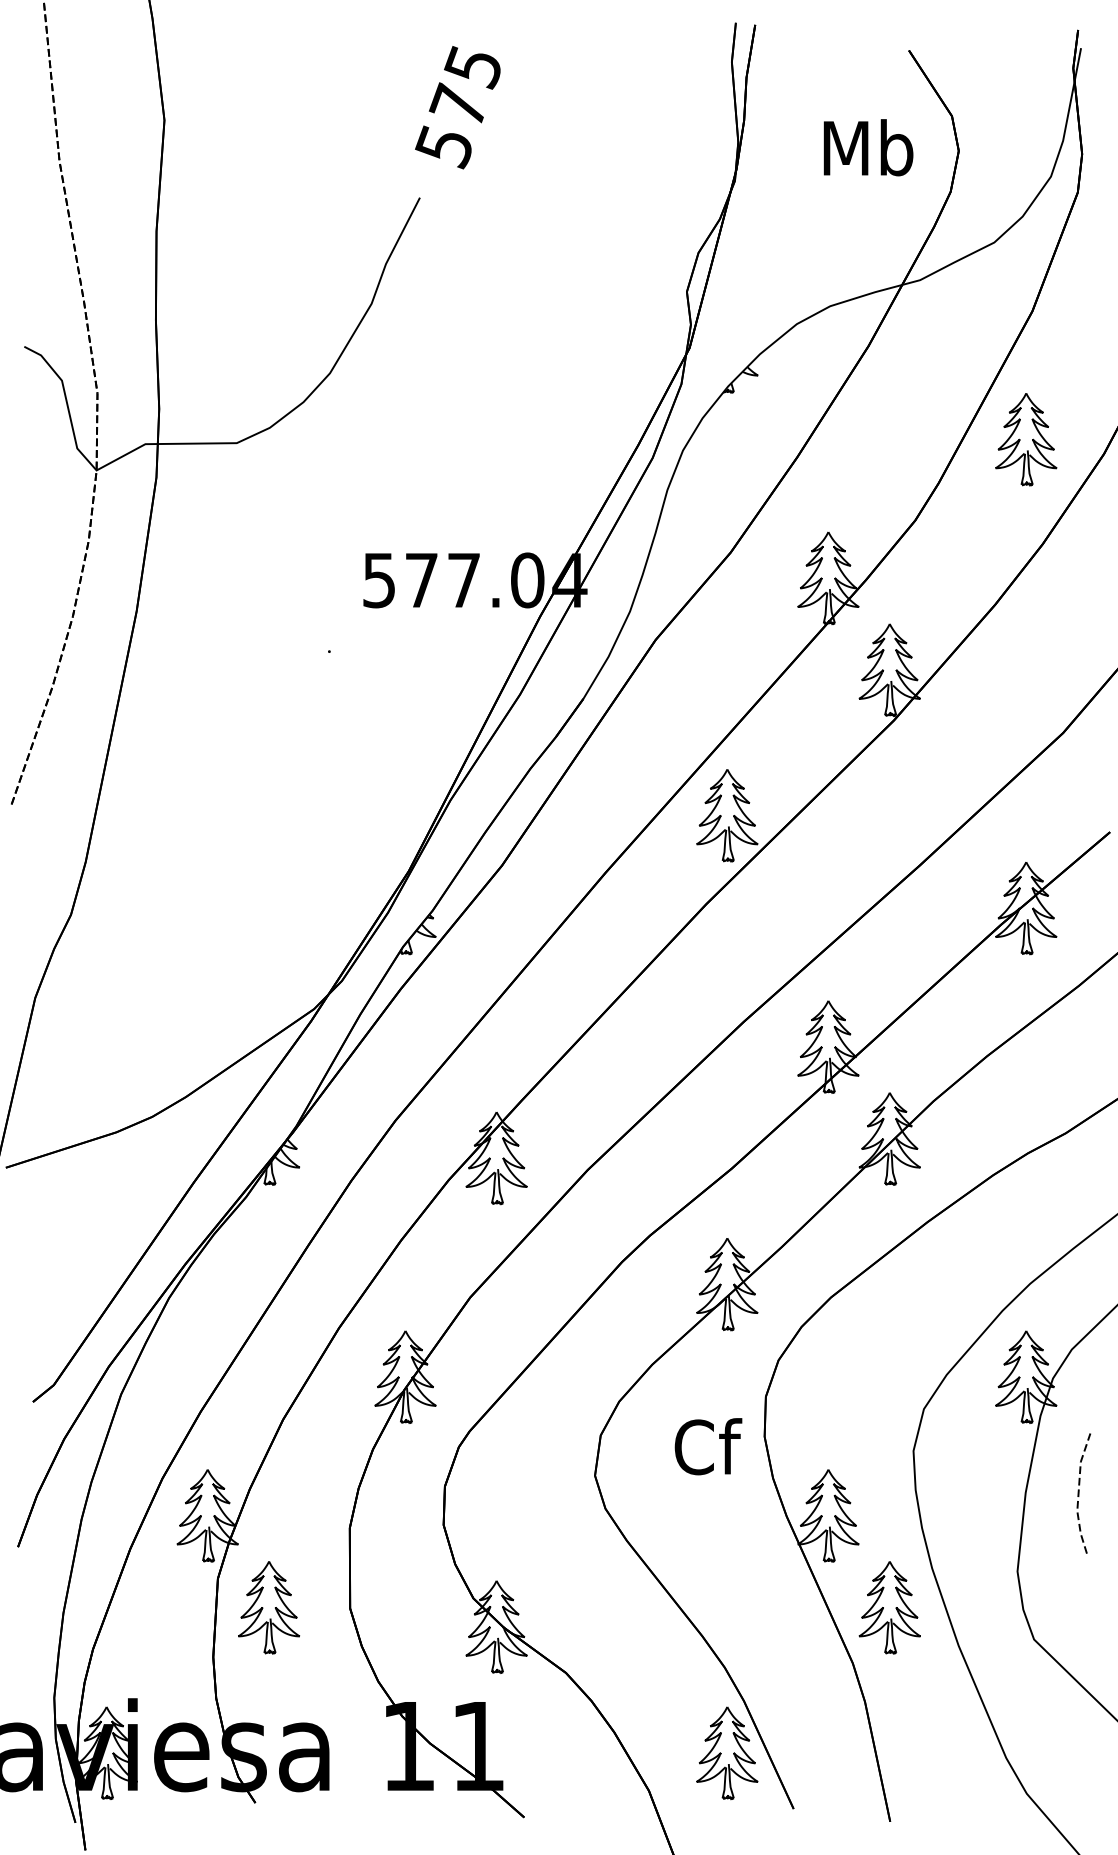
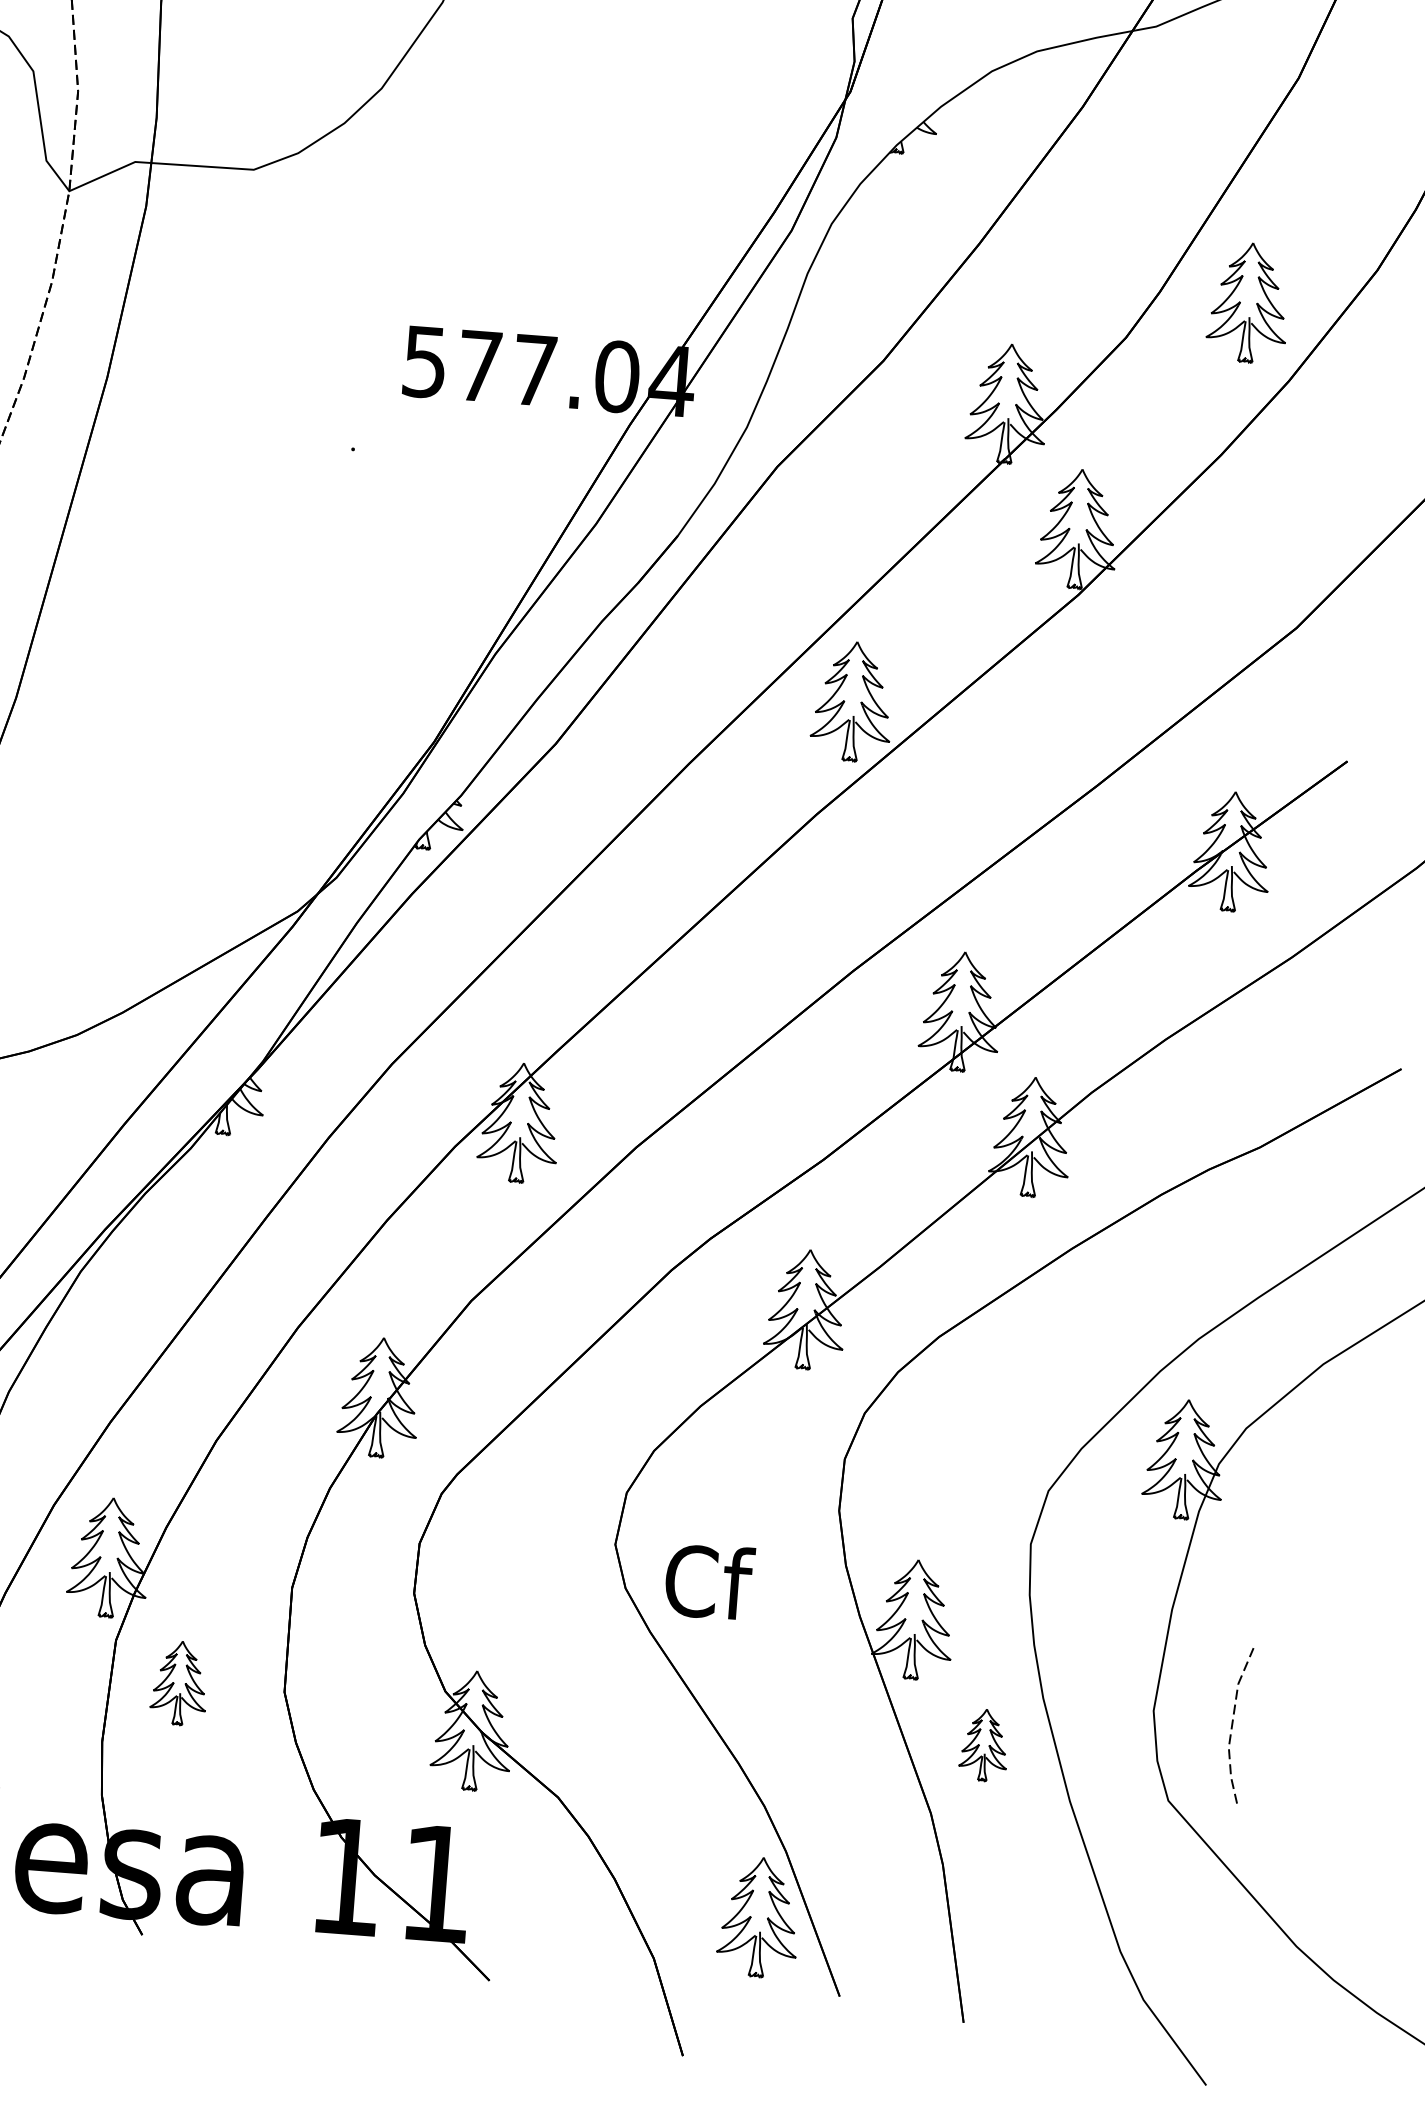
part: (1026, 439) -> (1248, 302), moved
text: (708, 1446) -> (709, 1581), moved
line: (1079, 1493) -> (1233, 1724), moved
part: (269, 1607) -> (180, 1682), size x0.7
part: (889, 1607) -> (984, 1744), size x0.6

